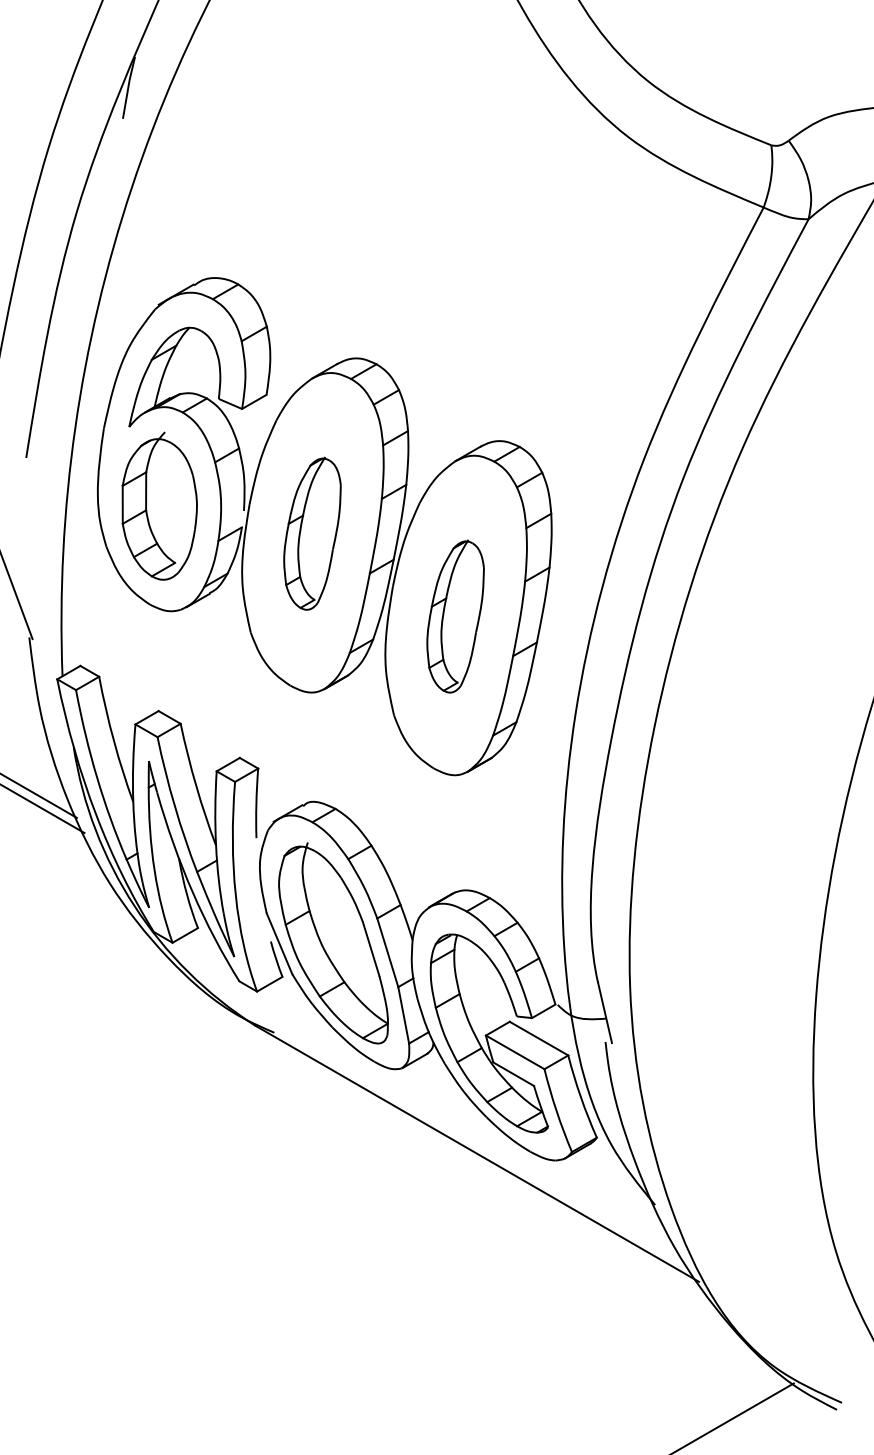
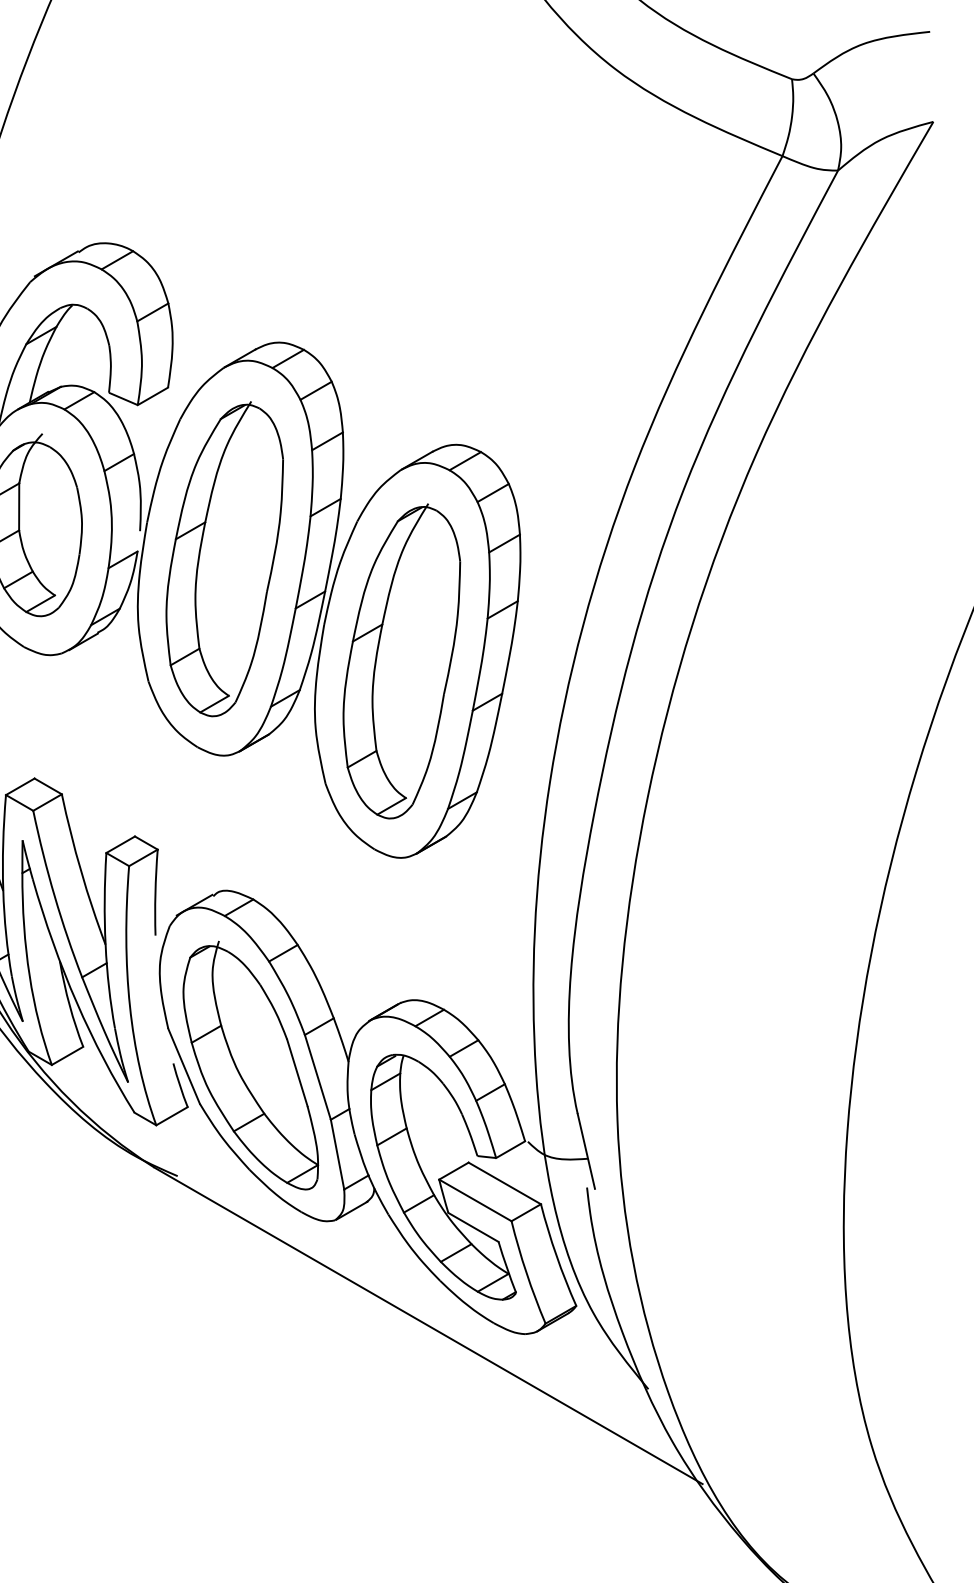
part: (312, 533) -> (224, 559), size x1.67
part: (455, 616) -> (401, 661), size x1.67

